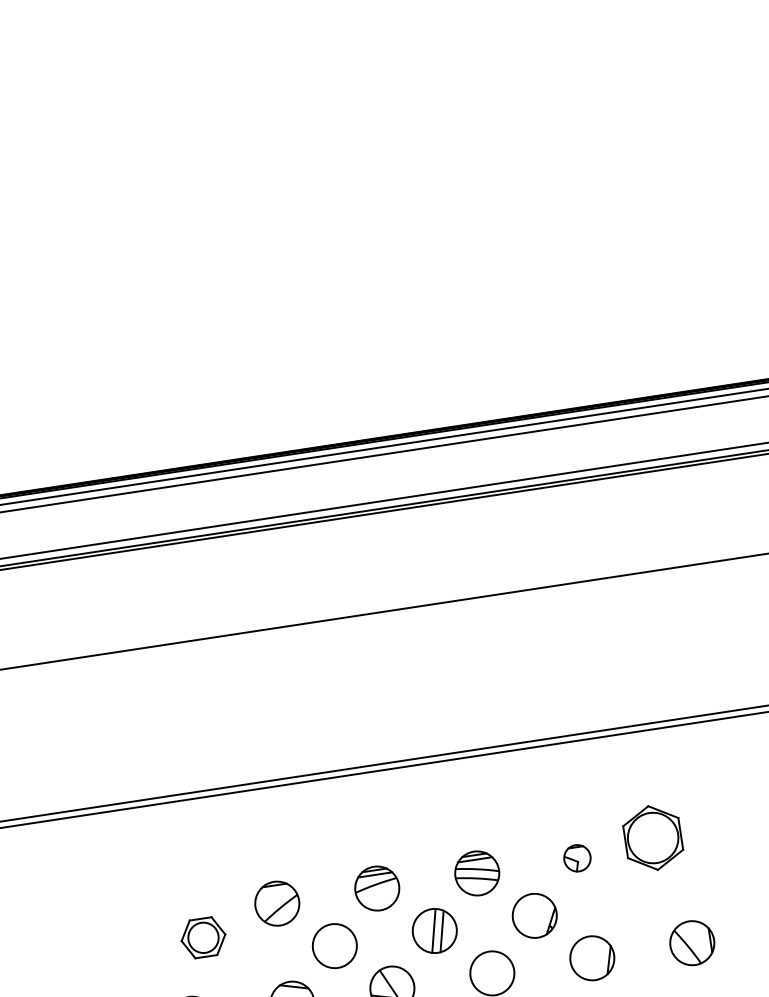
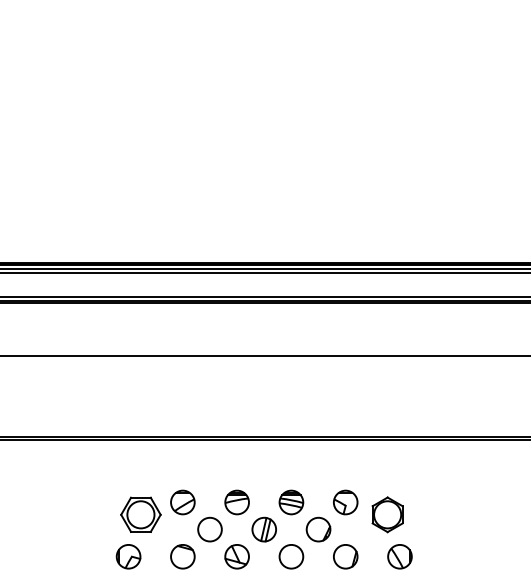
part: (652, 837) -> (387, 514), moved
part: (576, 858) -> (345, 502), size x1.67
part: (202, 937) -> (140, 514), size x1.67

